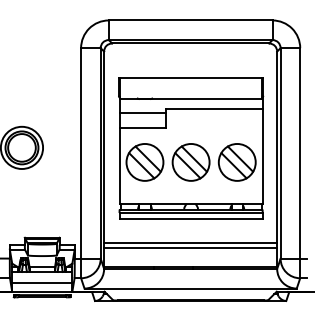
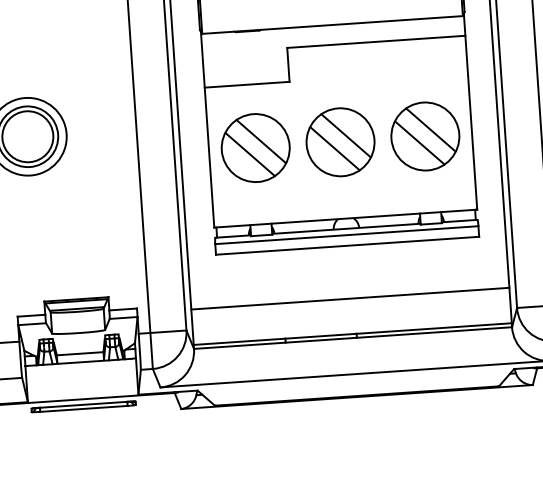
line: (142, 112) -> (244, 56), removed
line: (190, 242) -> (349, 289), removed
line: (42, 282) -> (82, 381), removed

